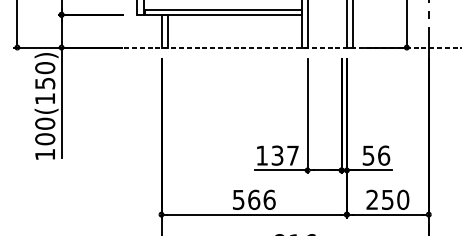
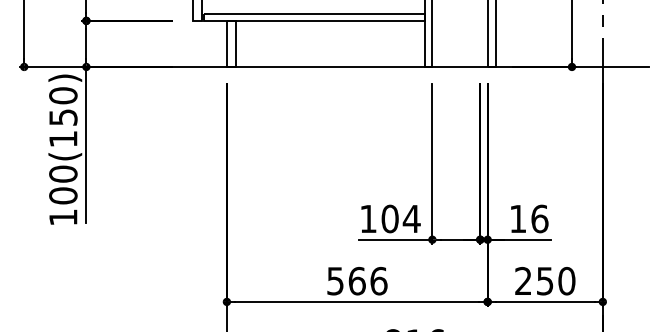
line: (277, 47) -> (390, 66), dashed -> solid
text: (284, 155) -> (400, 218), 137 -> 104
text: (368, 156) -> (517, 219), 56 -> 16

